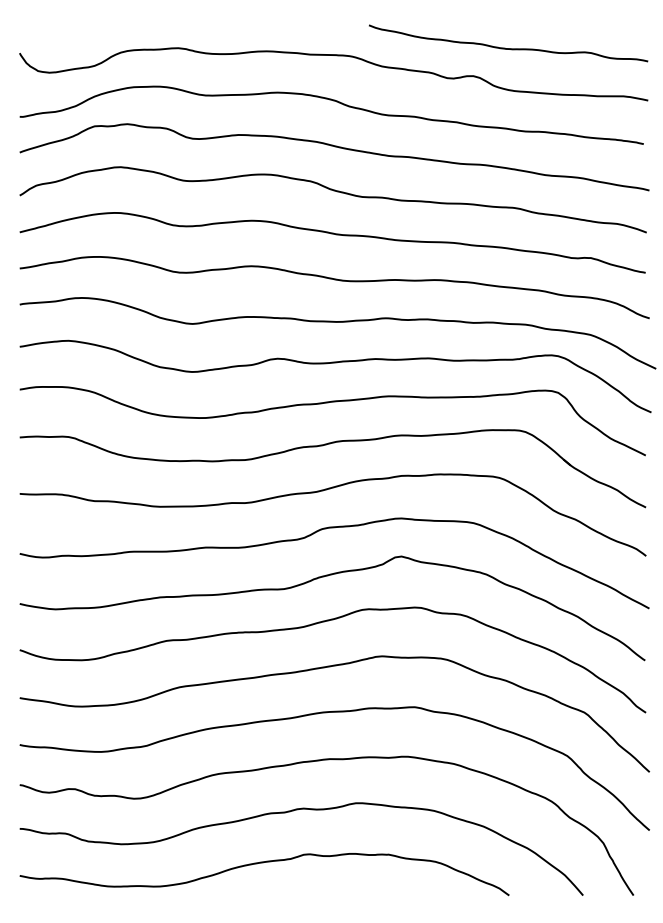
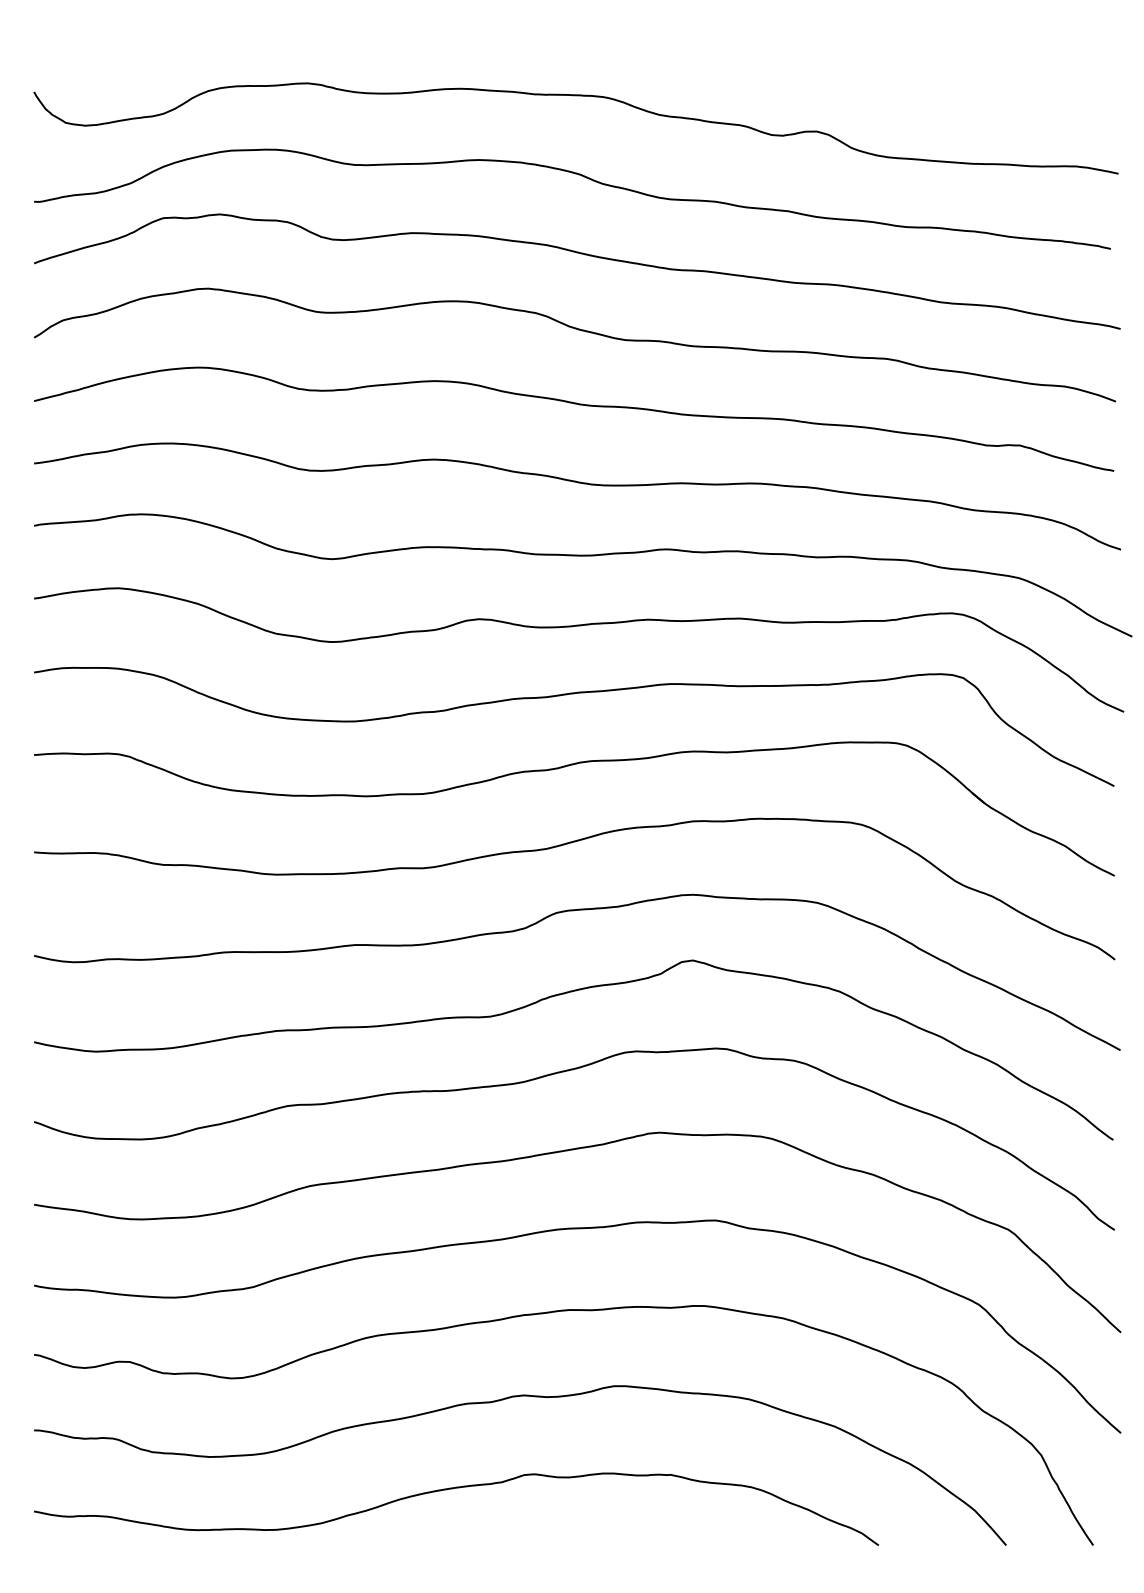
curve: (505, 47) -> (872, 82), removed

